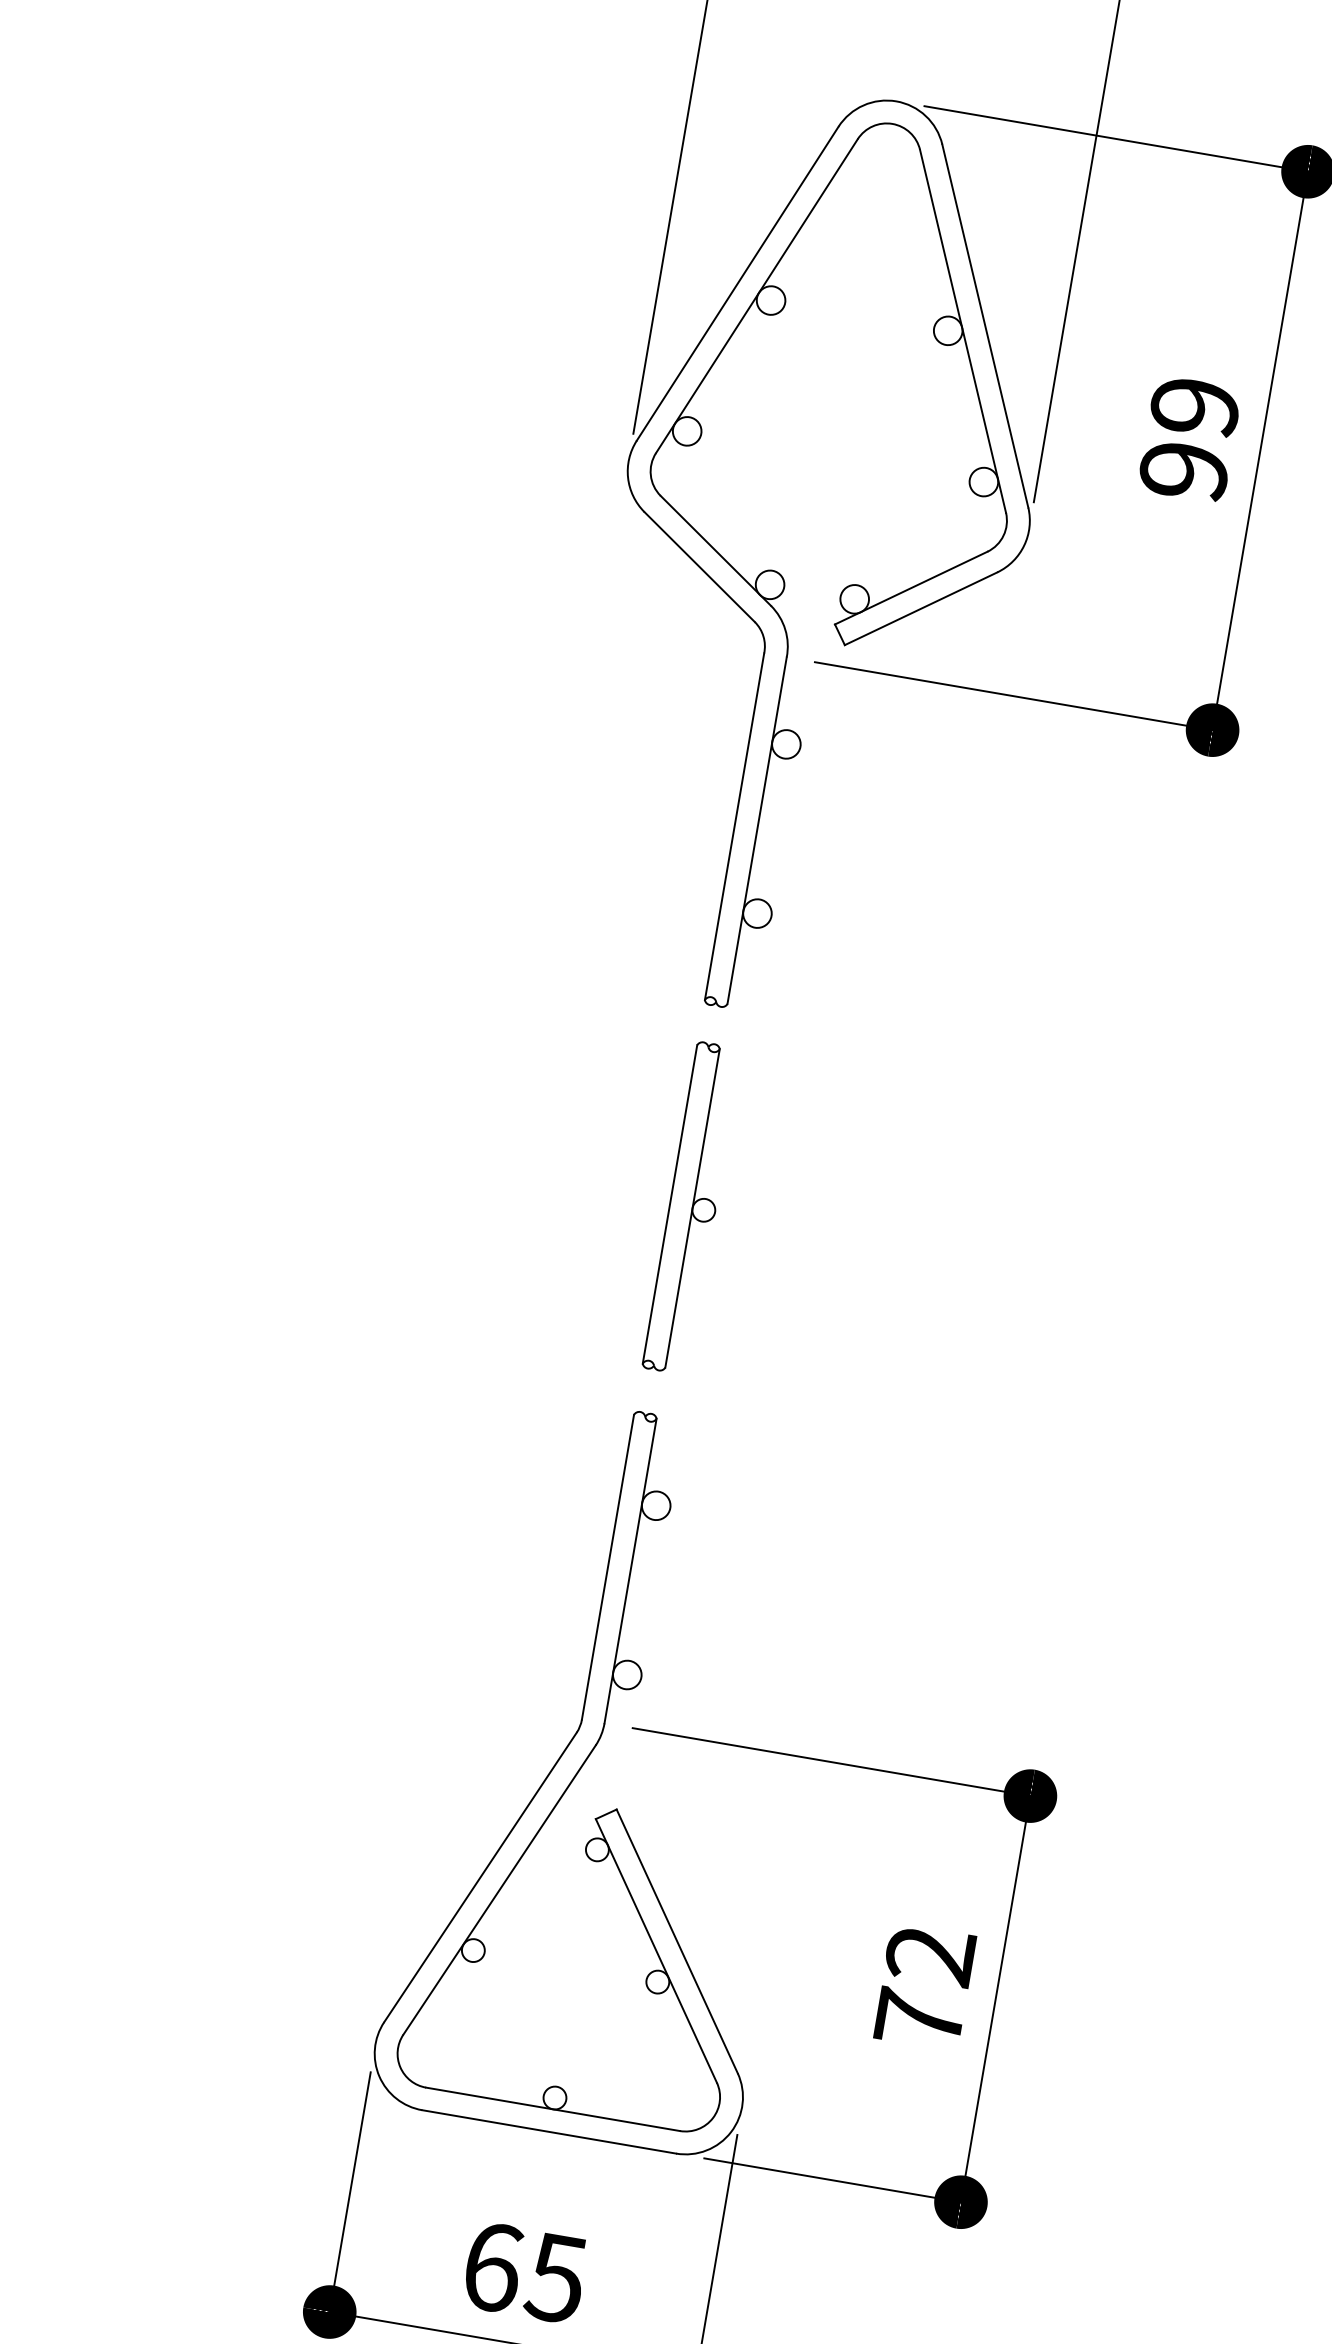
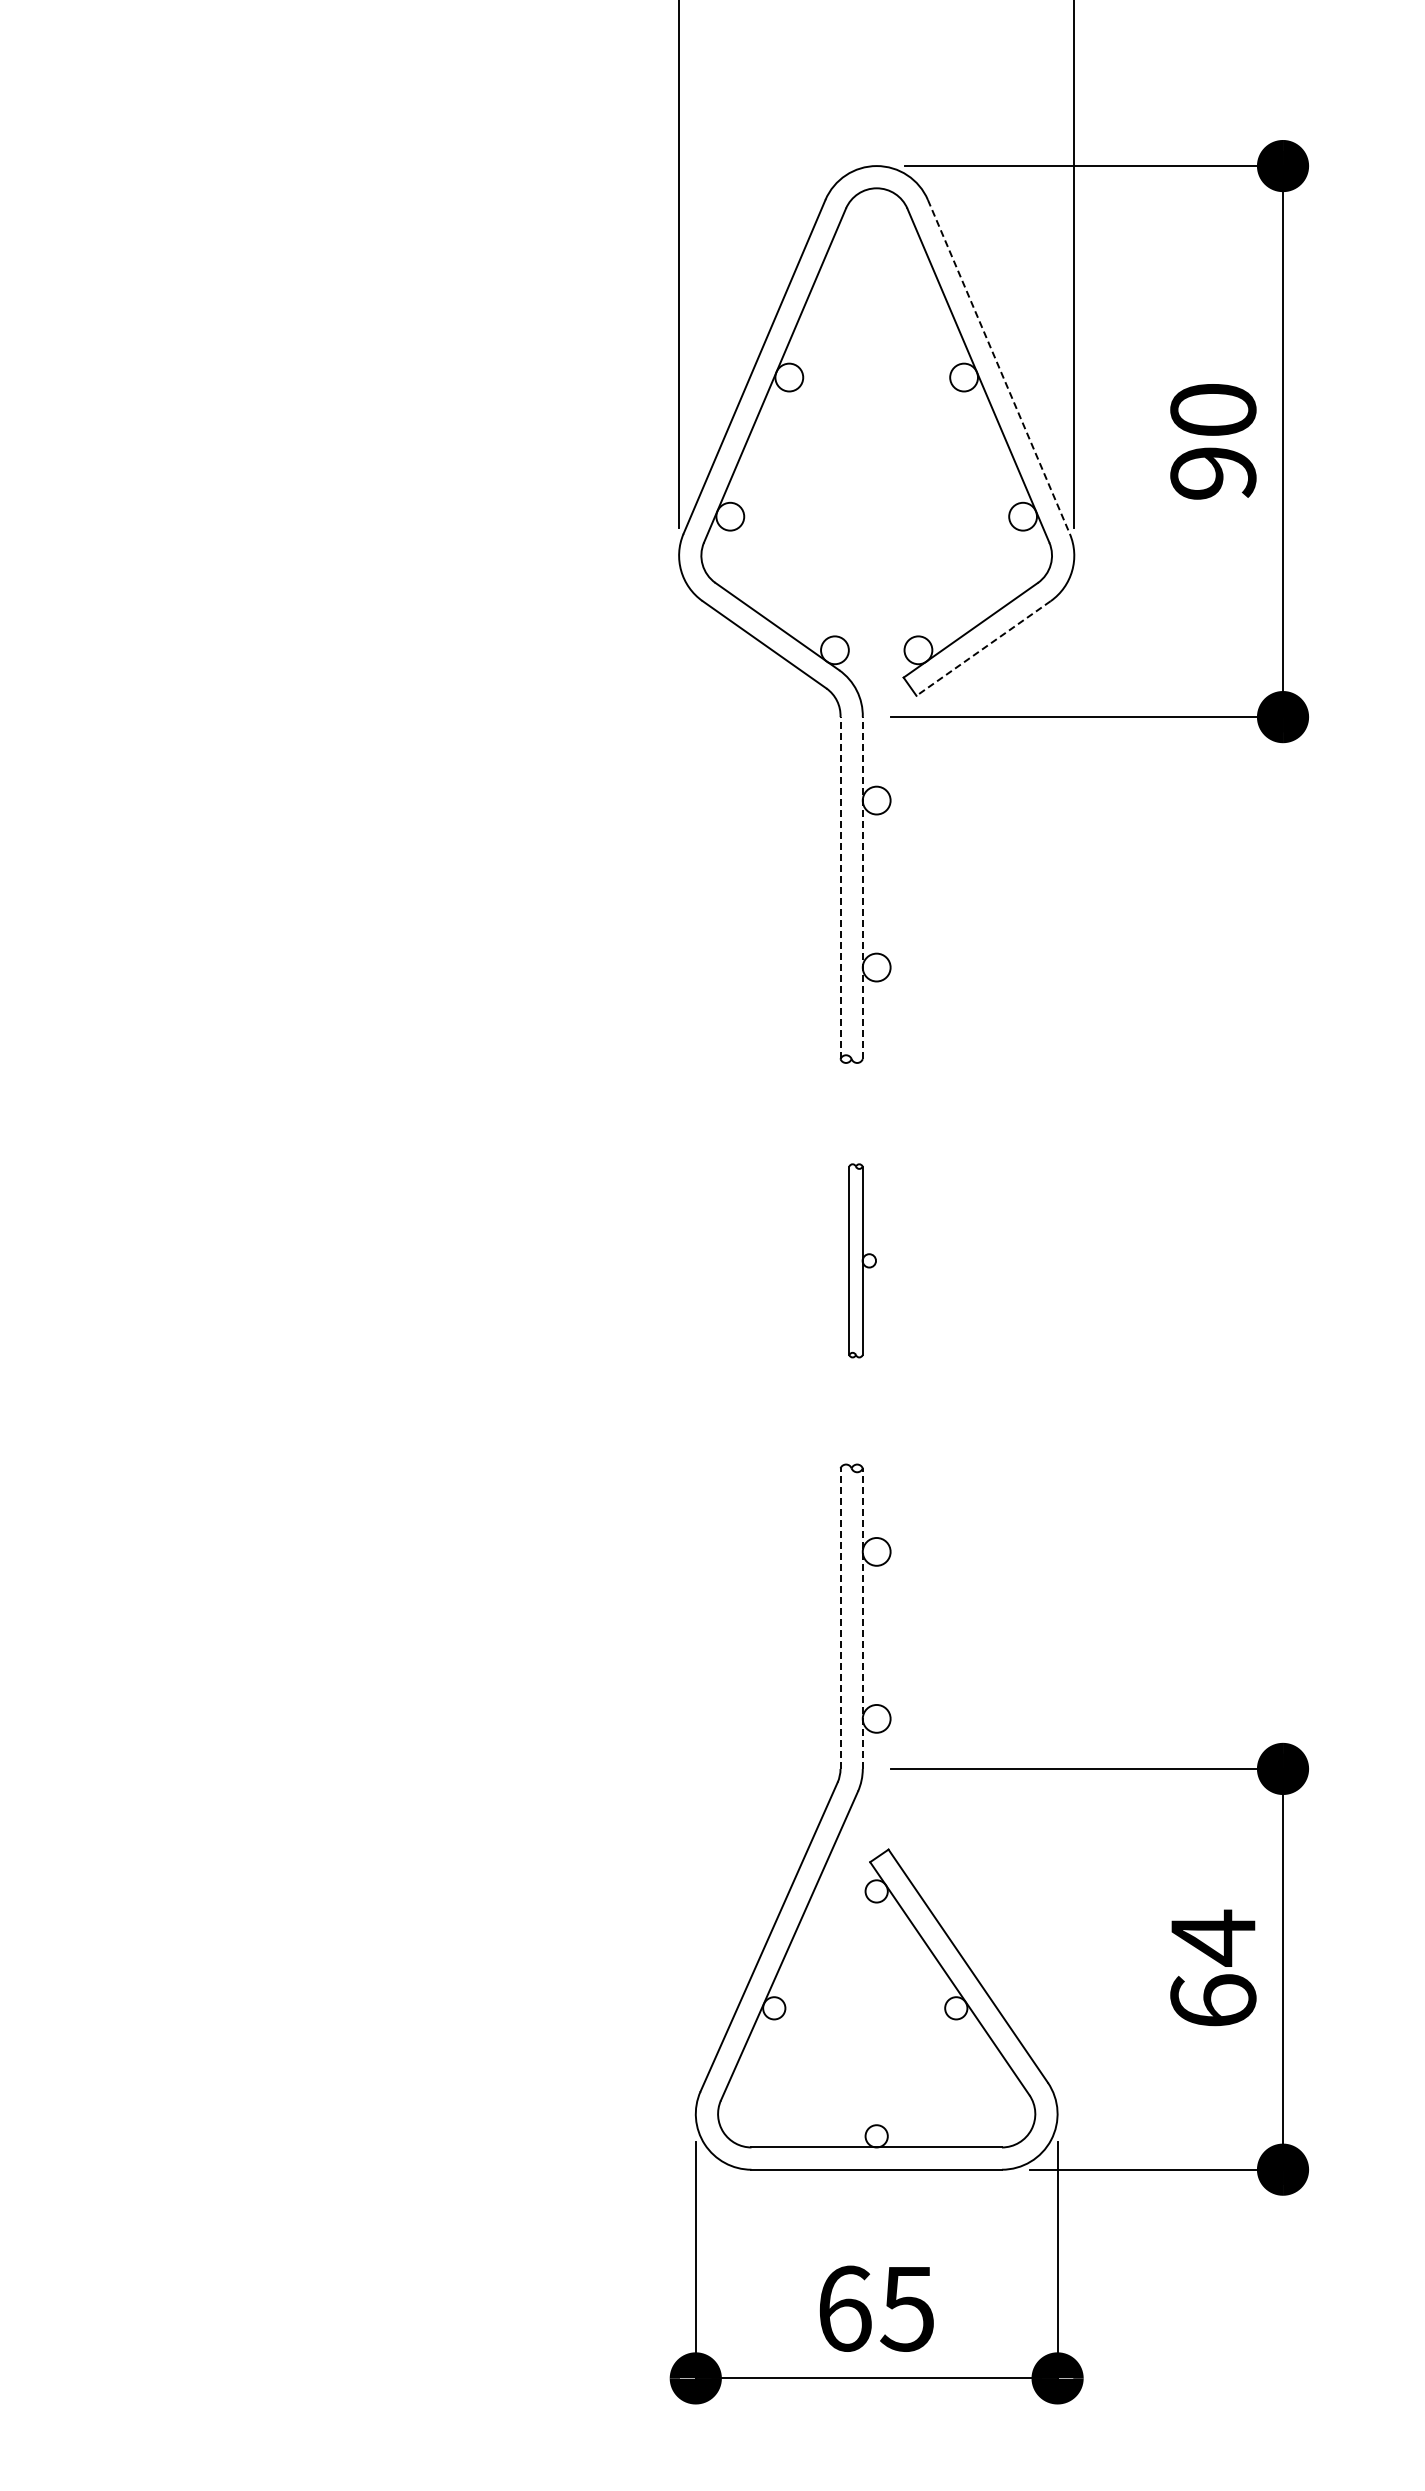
line: (985, 326) -> (999, 367), solid -> dashed
text: (1195, 407) -> (1213, 410), 99 -> 90
line: (920, 608) -> (983, 648), solid -> dashed
line: (734, 826) -> (840, 887), solid -> dashed
line: (756, 830) -> (862, 887), solid -> dashed
part: (692, 1208) -> (862, 1260), size x0.6
line: (608, 1567) -> (840, 1618), solid -> dashed
line: (630, 1570) -> (862, 1618), solid -> dashed
text: (925, 1985) -> (1213, 1967), 72 -> 64

